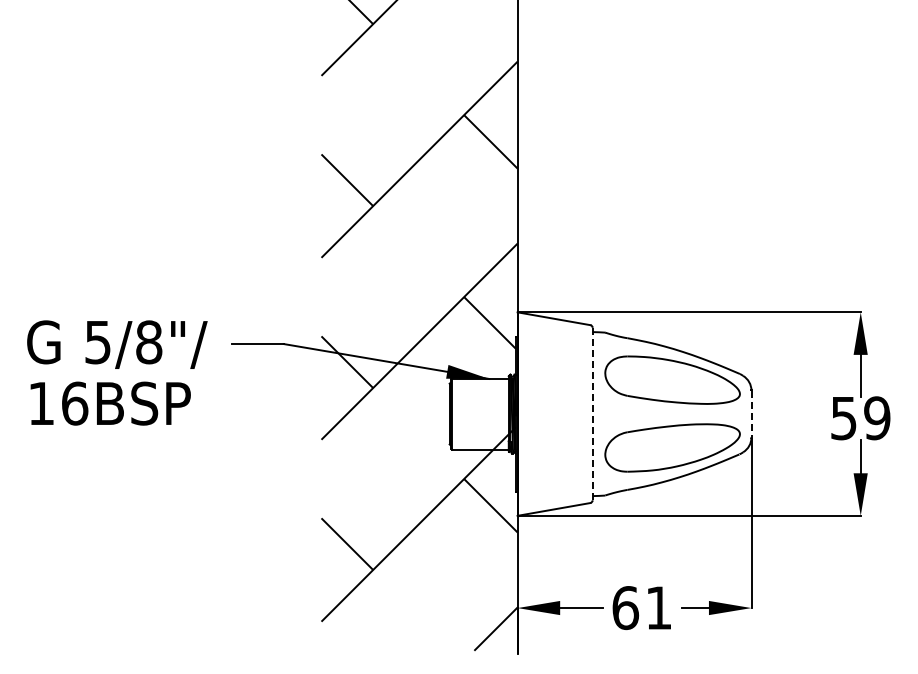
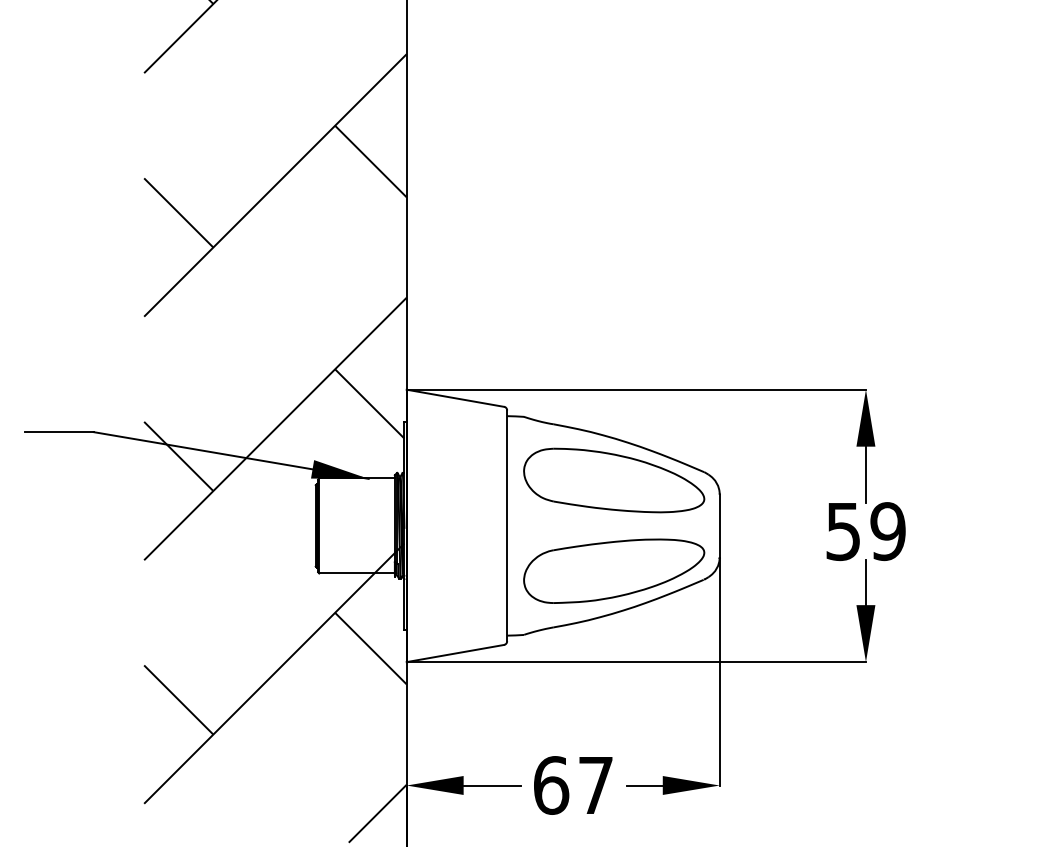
line: (592, 414) -> (506, 526), dashed -> solid
line: (751, 414) -> (719, 526), dashed -> solid
text: (658, 607) -> (595, 784), 61 -> 67

